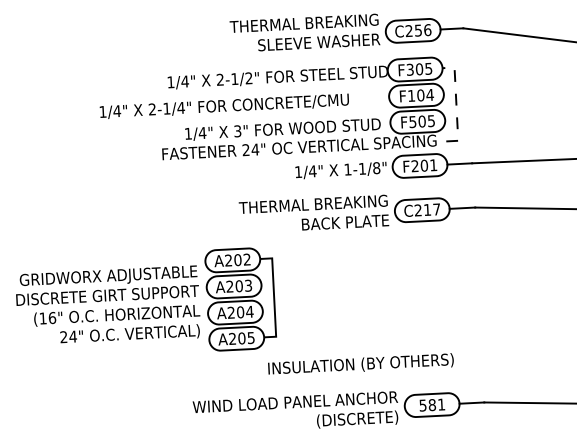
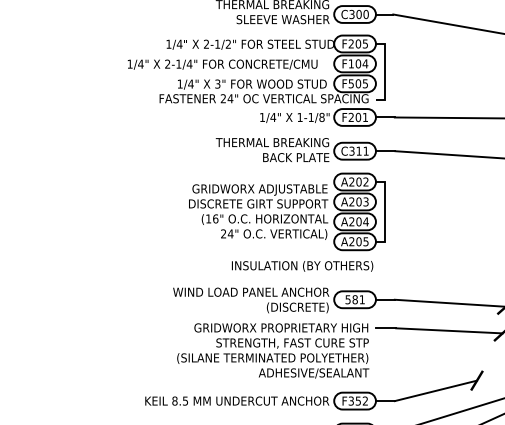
text: (417, 30) -> (358, 14), C256 -> C300
text: (409, 70) -> (350, 44), F305 -> F205
line: (456, 103) -> (385, 71), dashed -> solid
text: (224, 106) -> (222, 64), moved
text: (426, 209) -> (358, 150), C217 -> C311
part: (146, 303) -> (287, 211), moved

